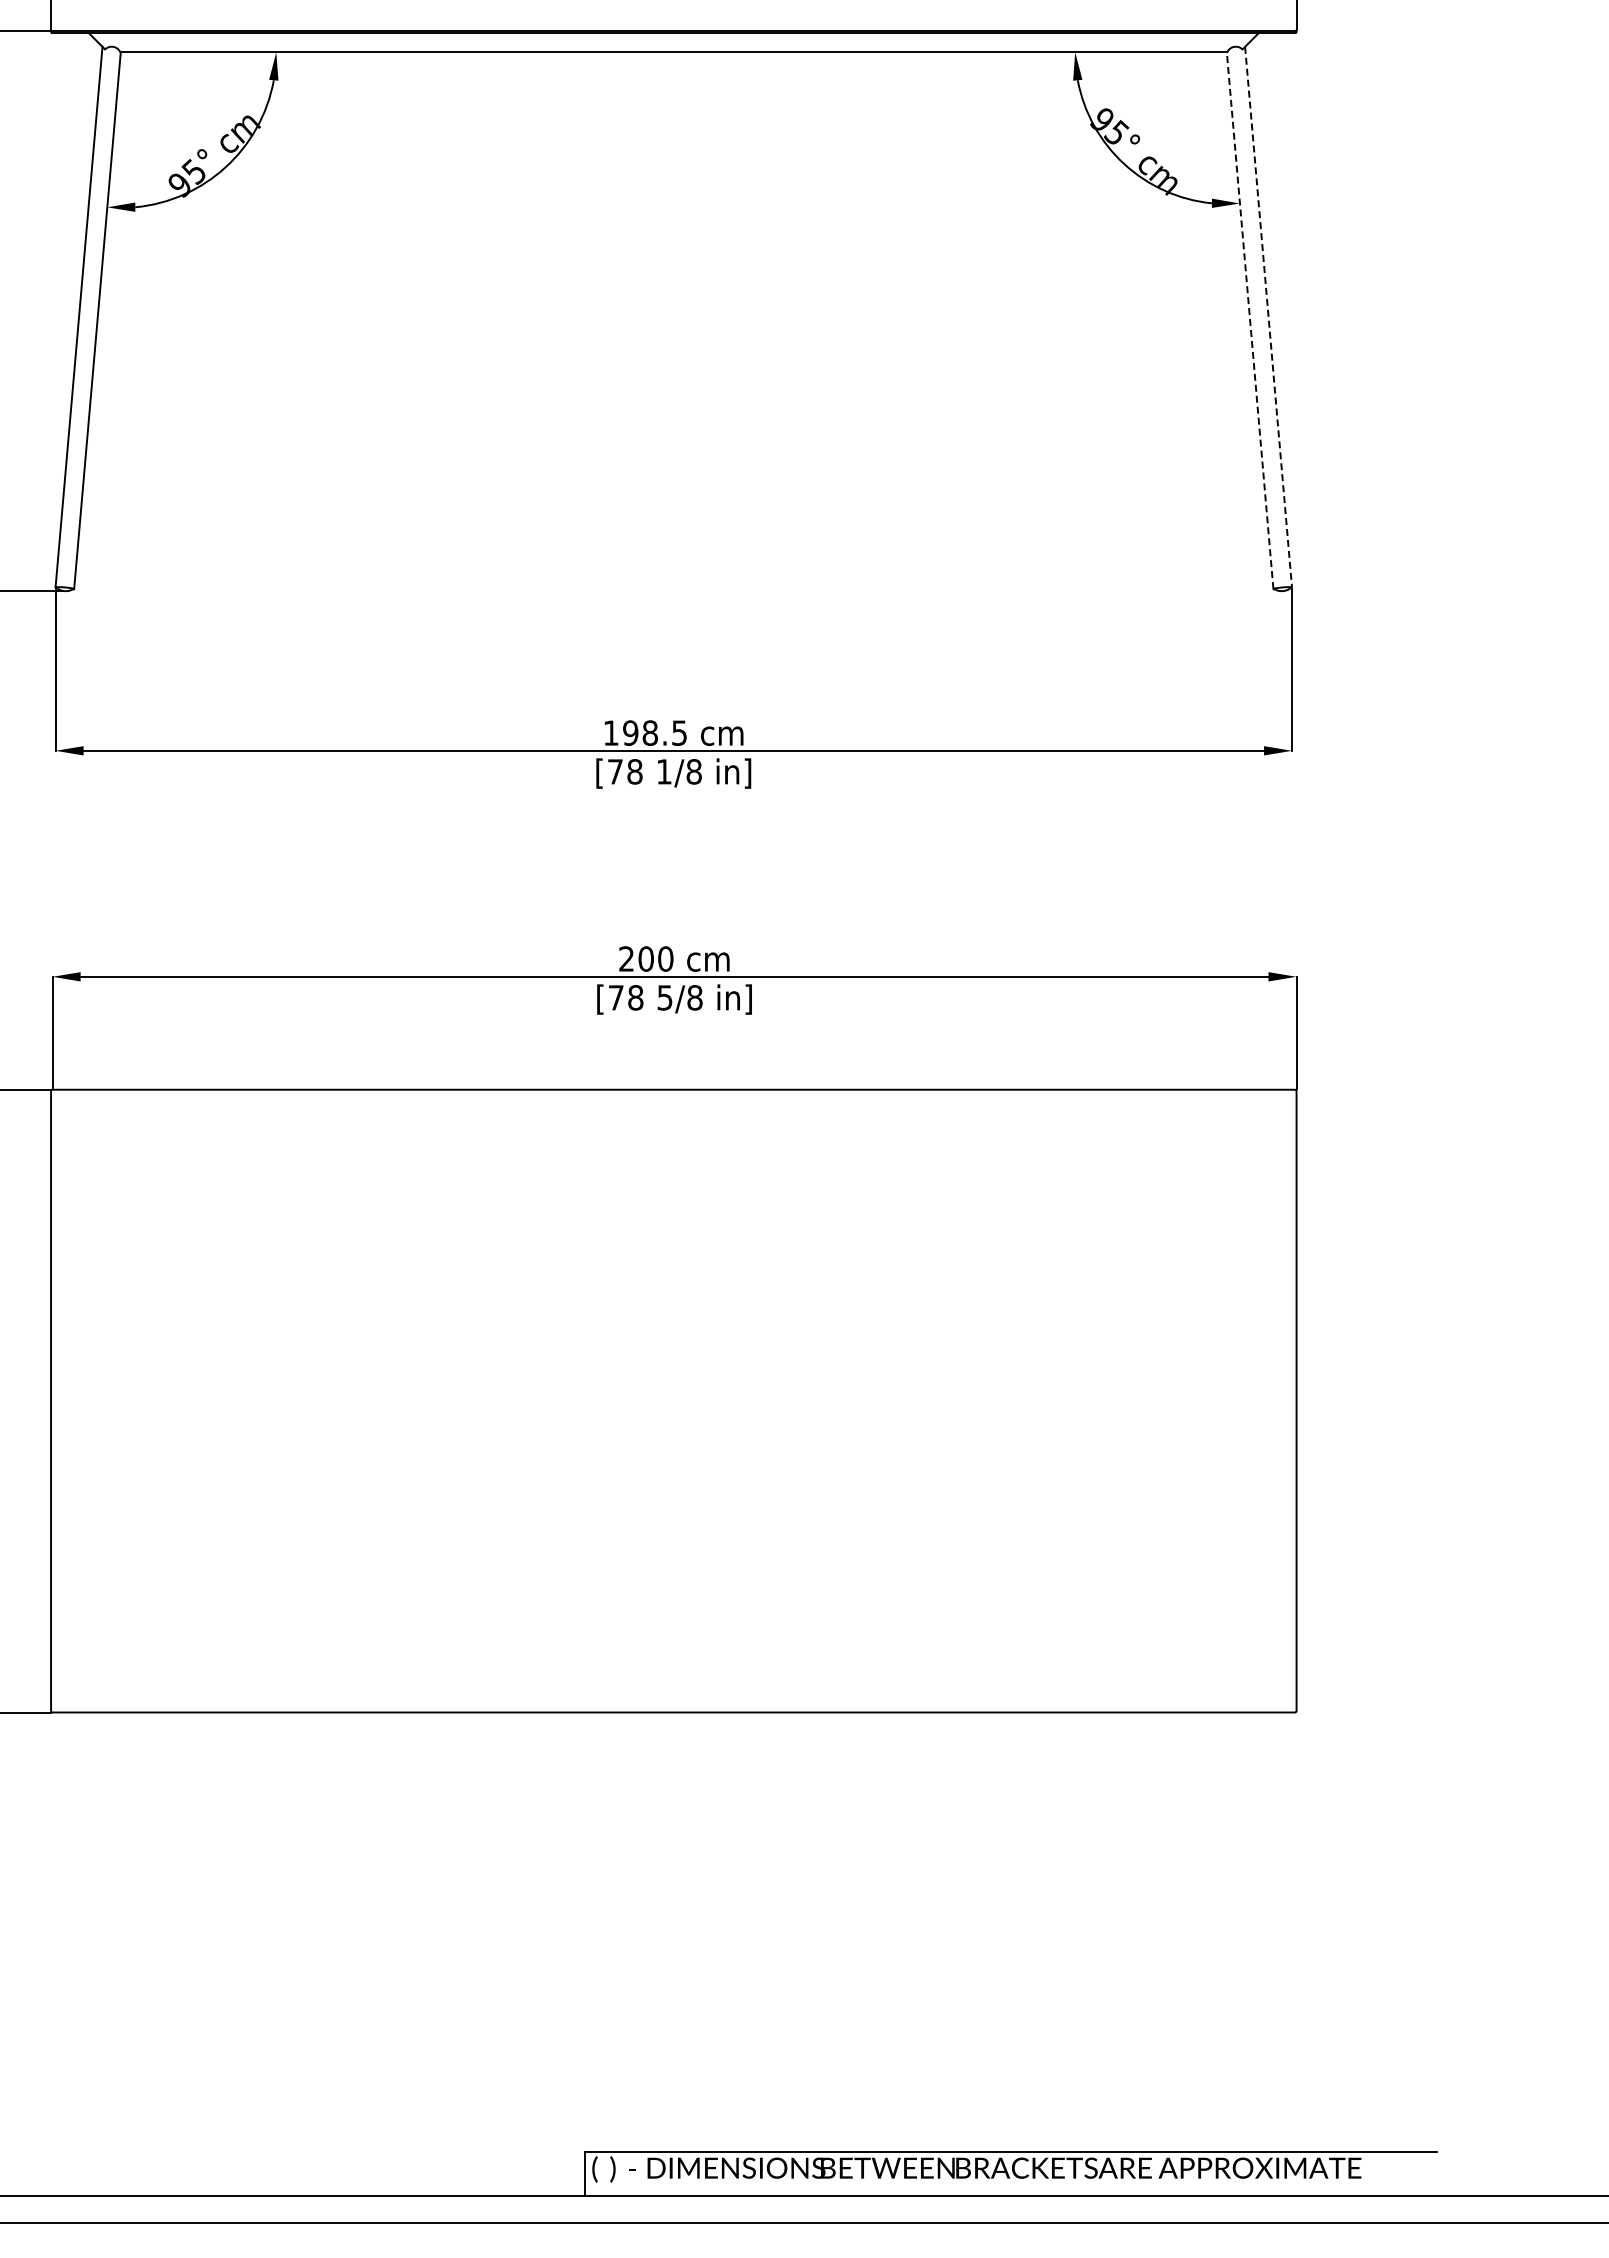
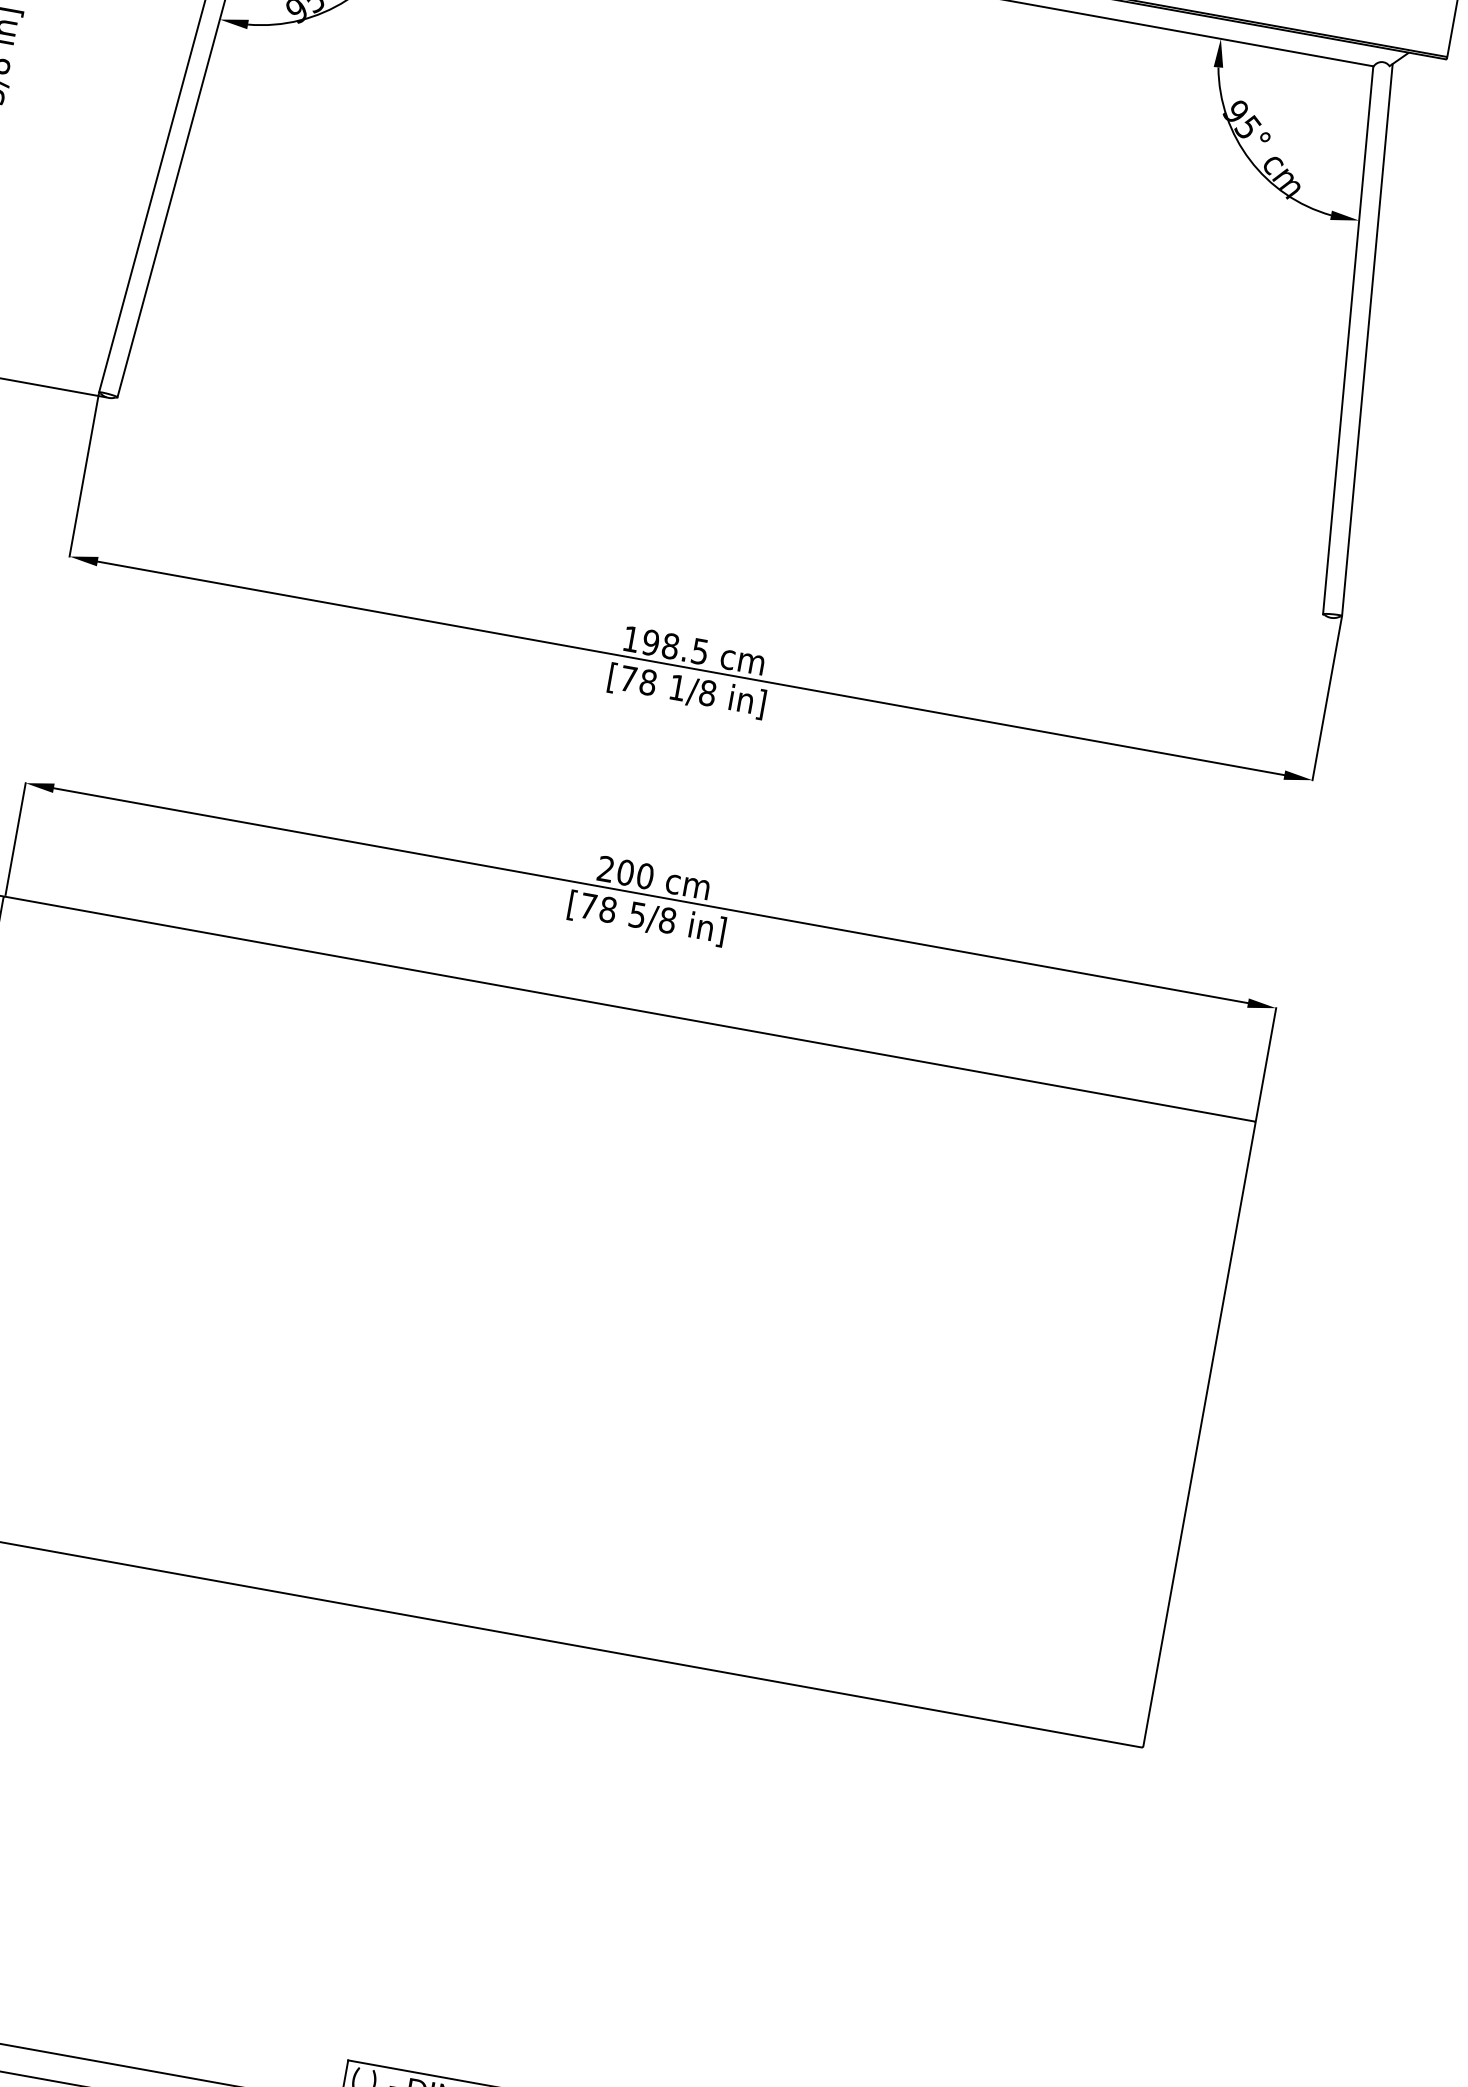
line: (1268, 317) -> (1367, 340), dashed -> solid
line: (1250, 320) -> (1348, 340), dashed -> solid

